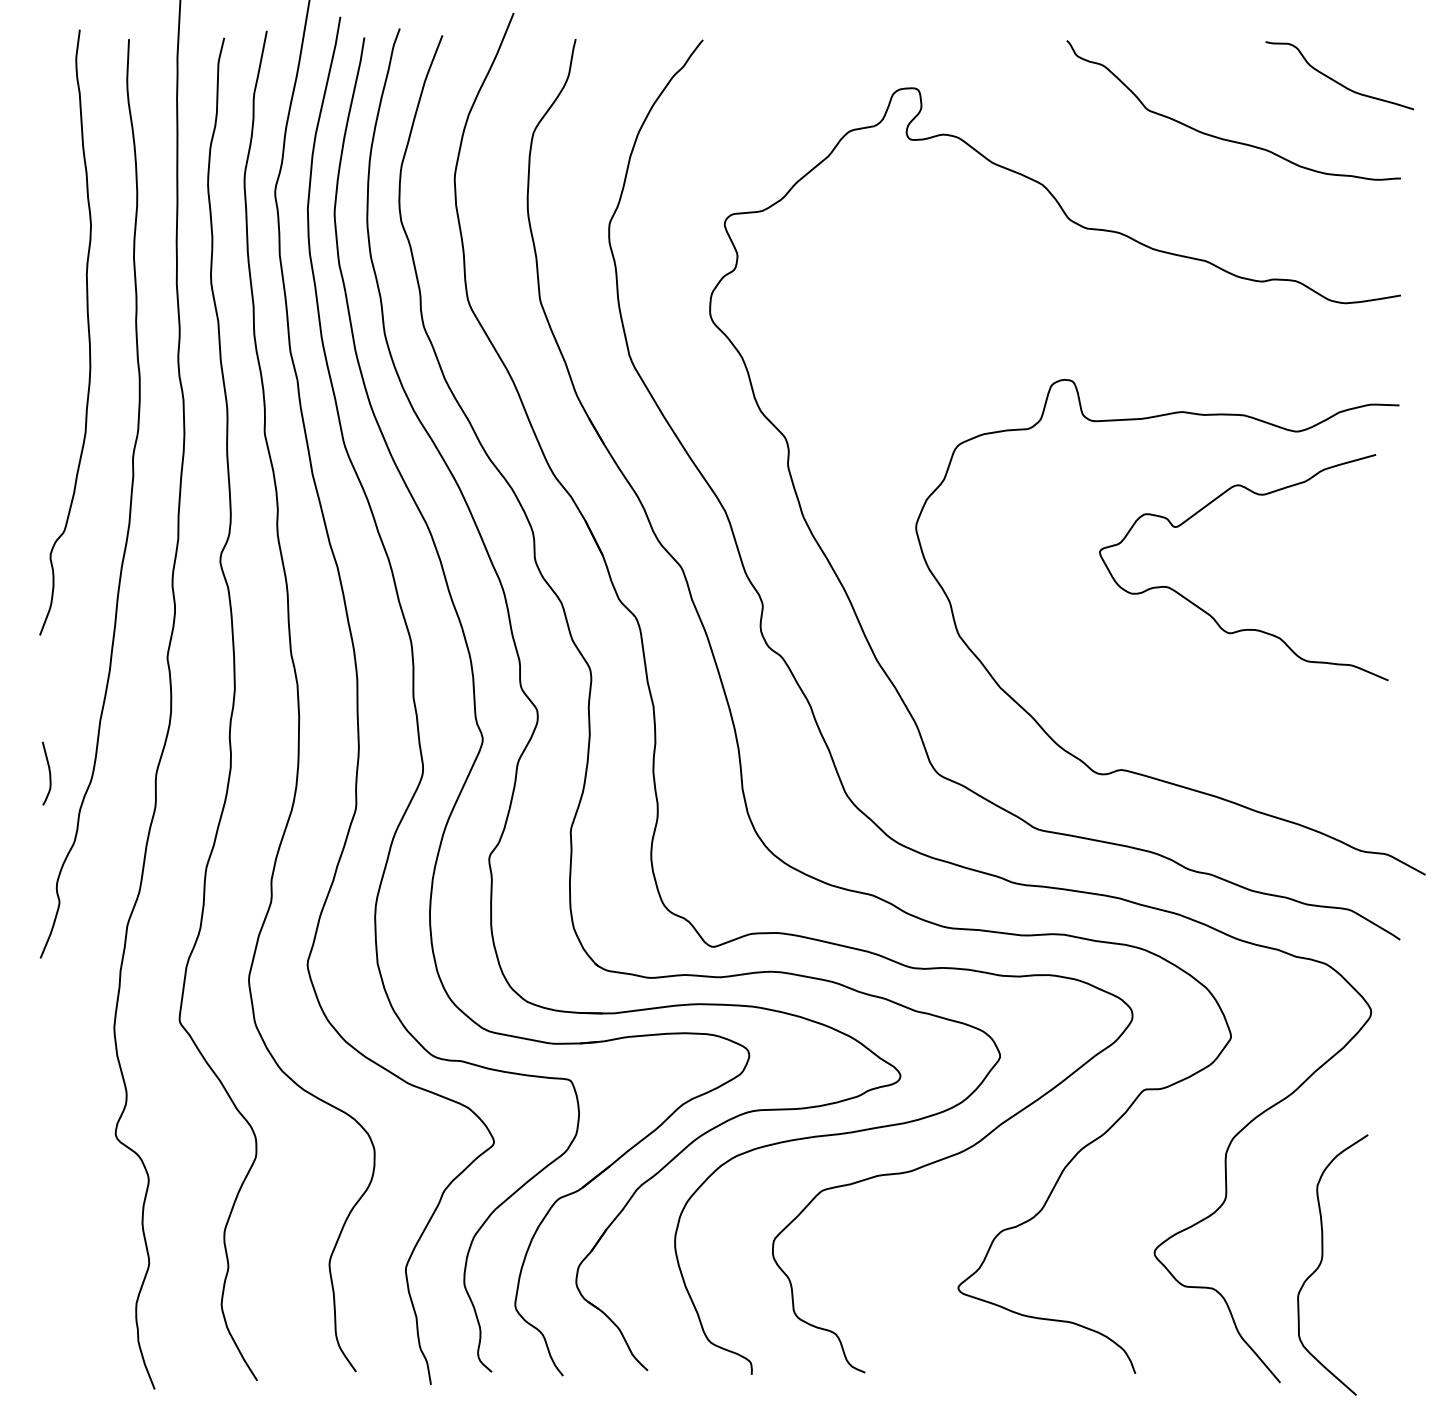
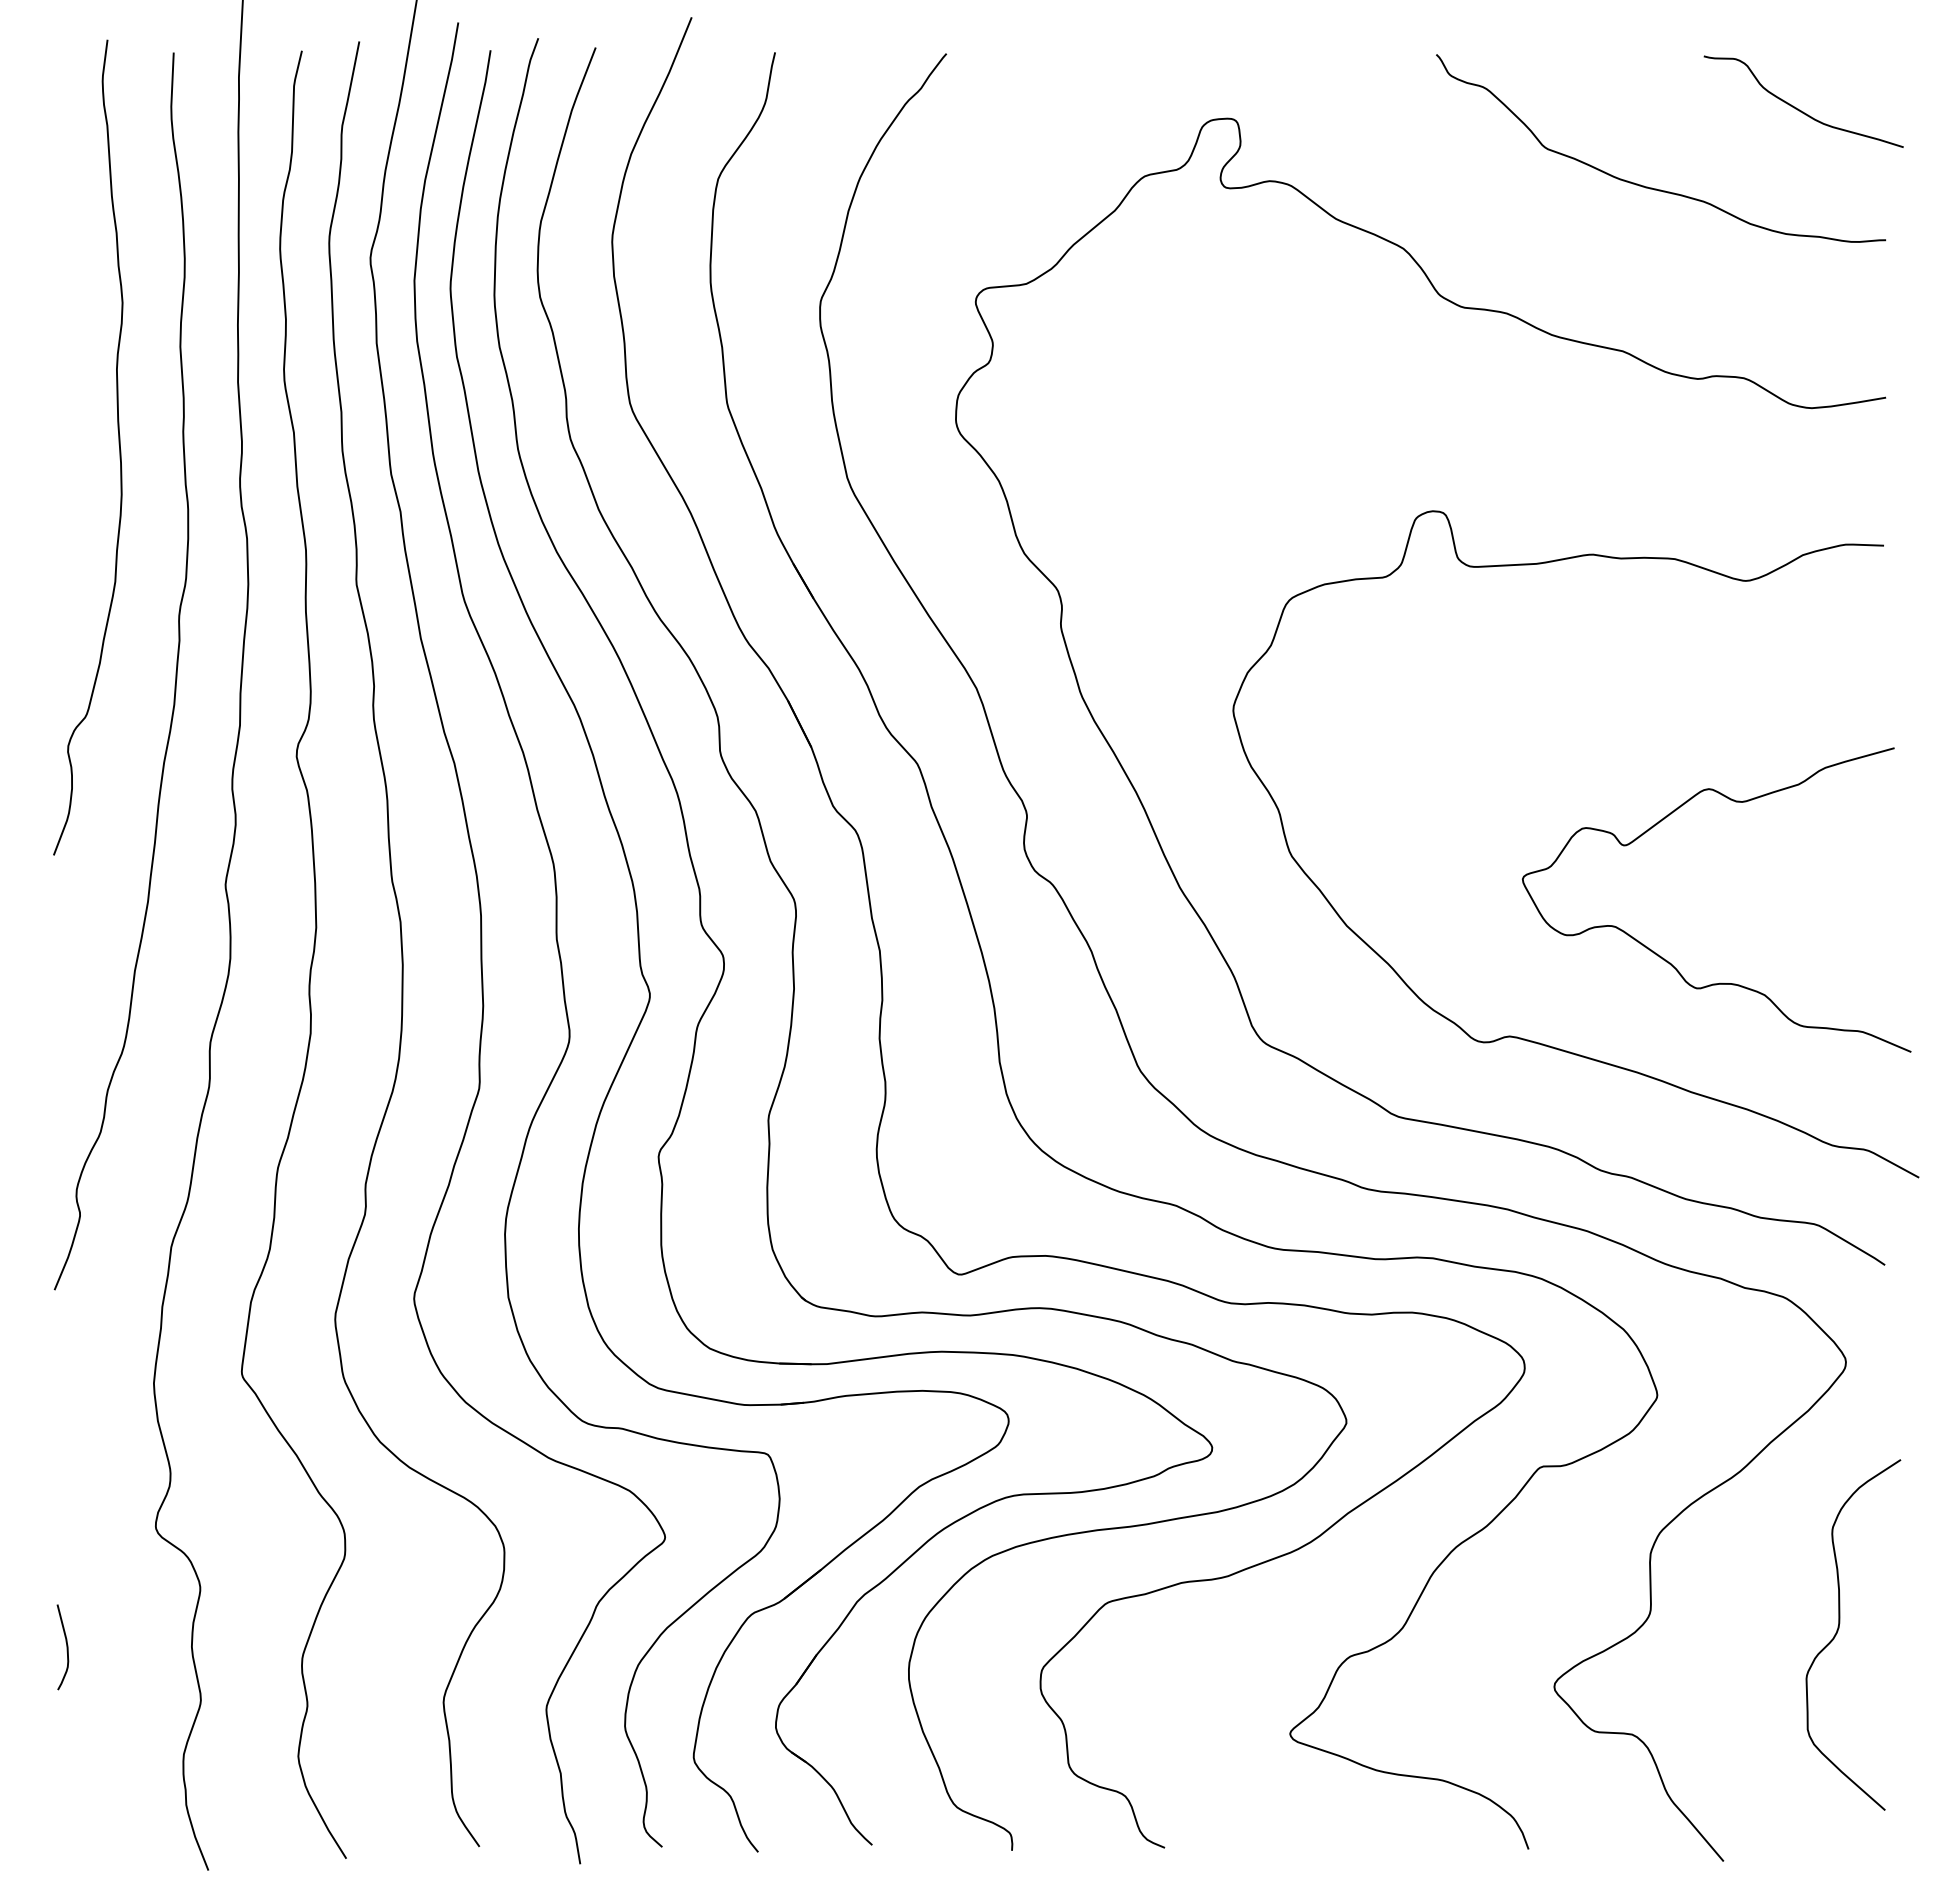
curve: (1209, 614) -> (1670, 962), moved
curve: (49, 773) -> (66, 1647), moved
curve: (1322, 1260) -> (1839, 1628), moved

